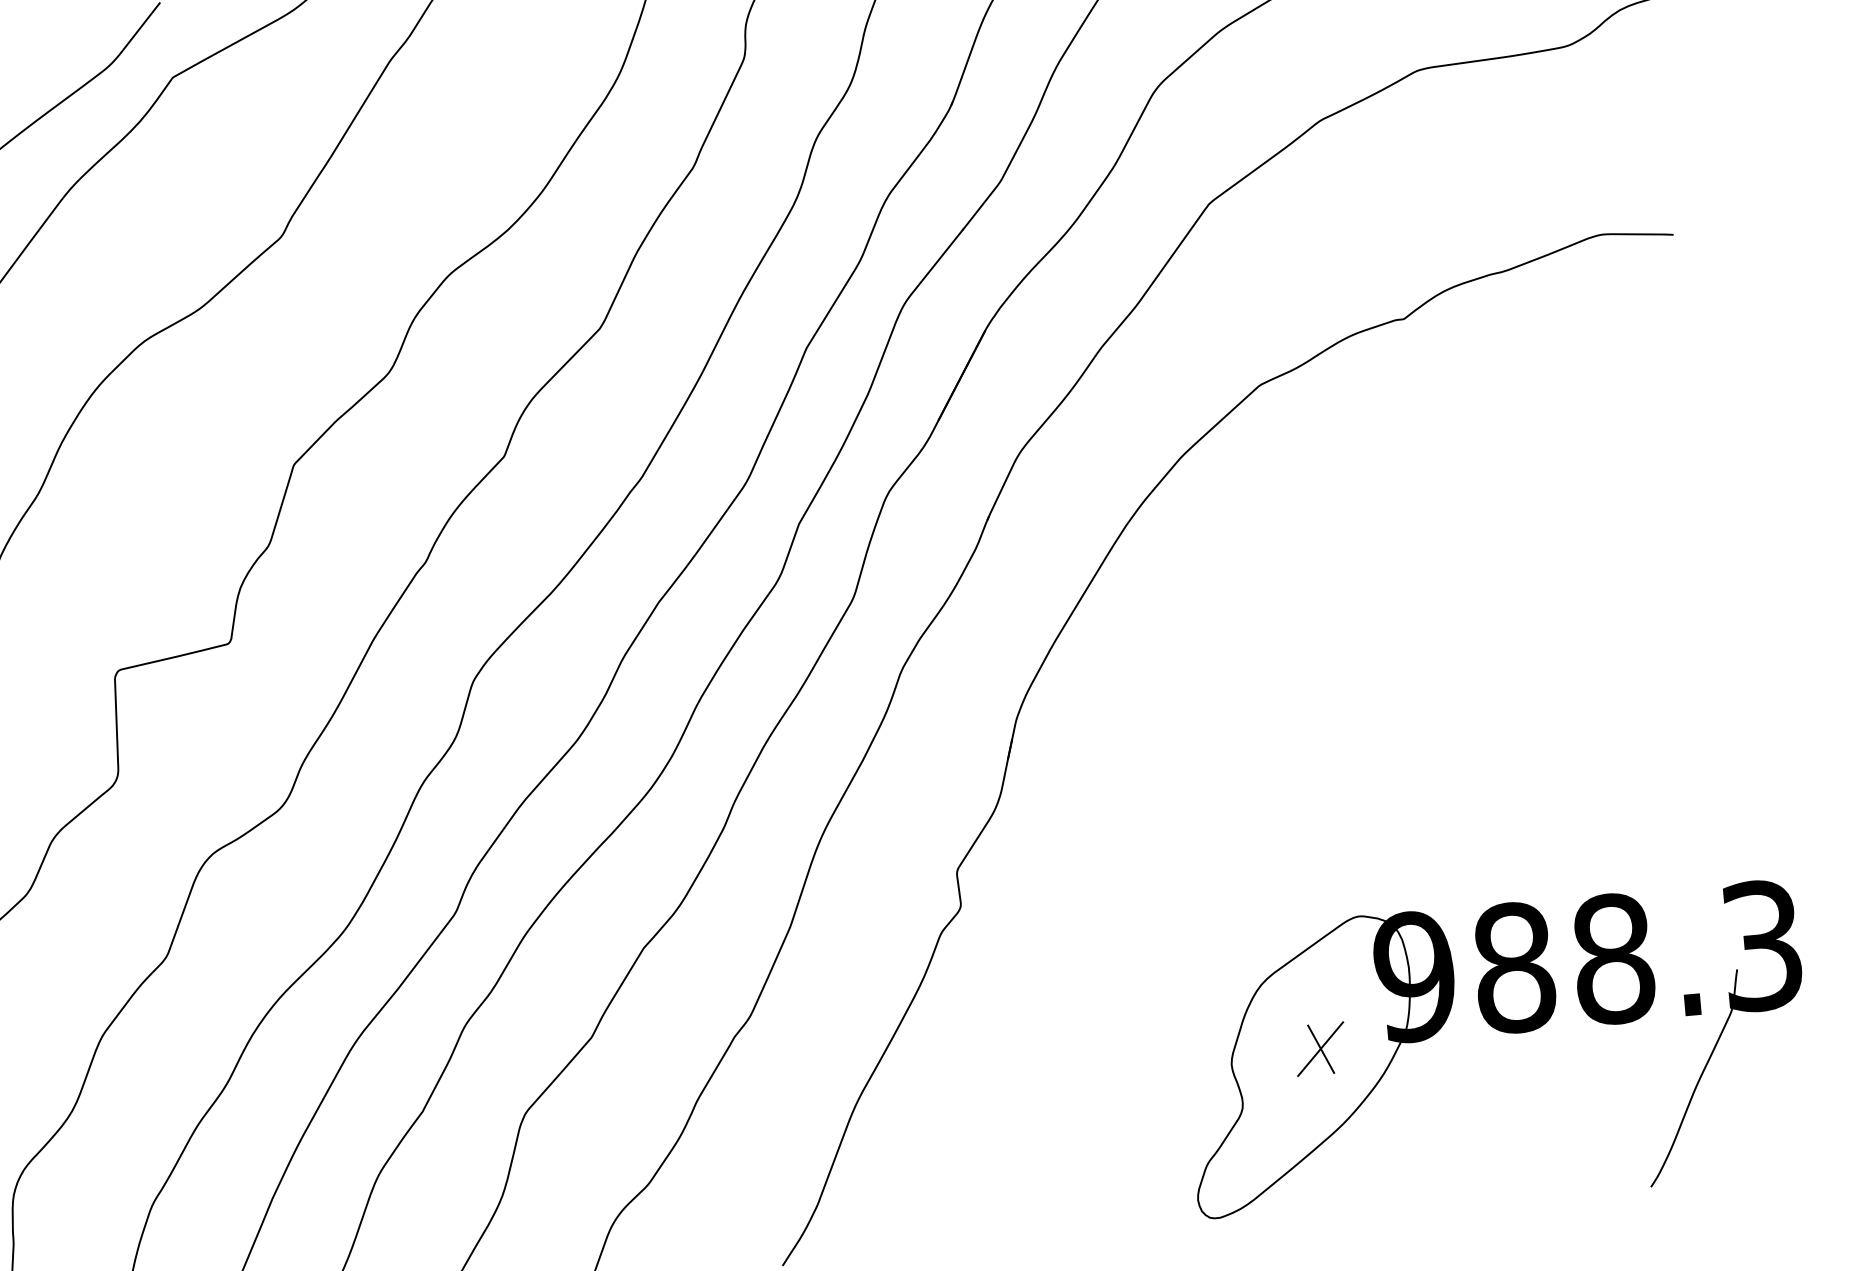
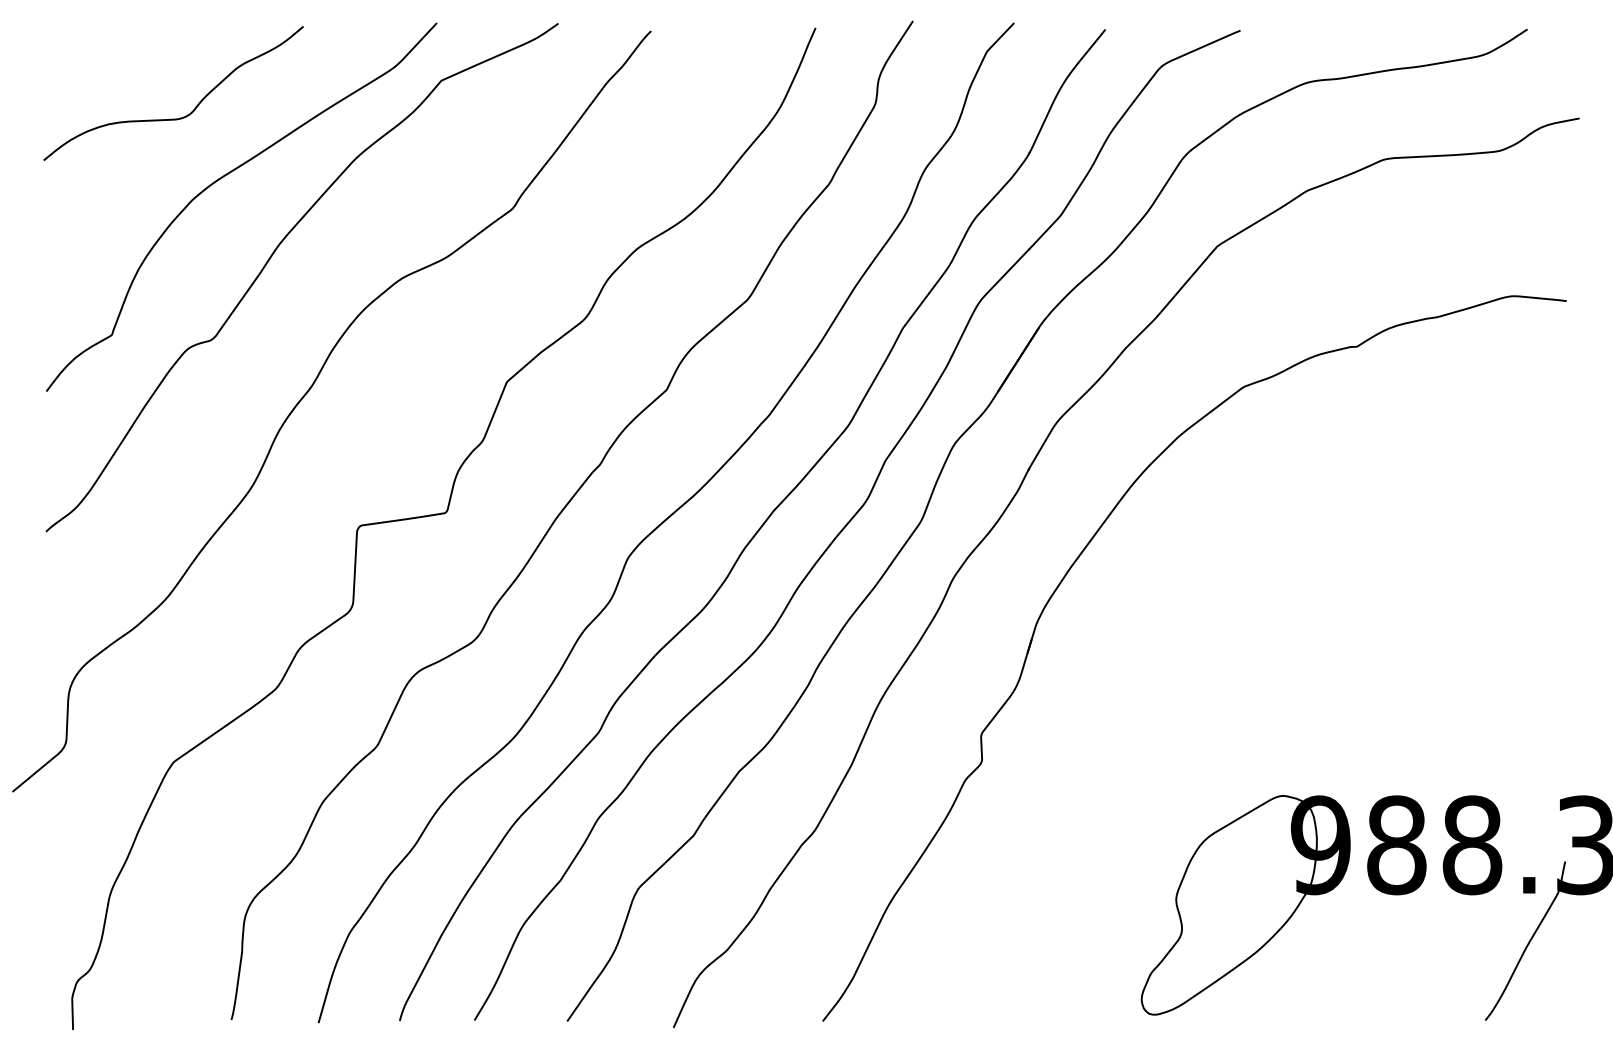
part: (1320, 1048) -> (1244, 893), removed

